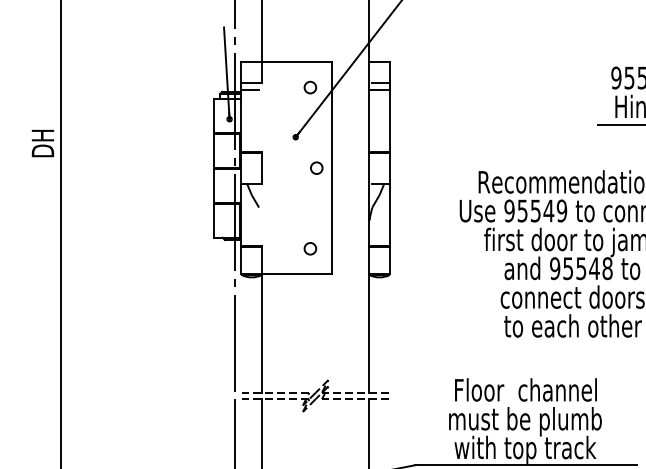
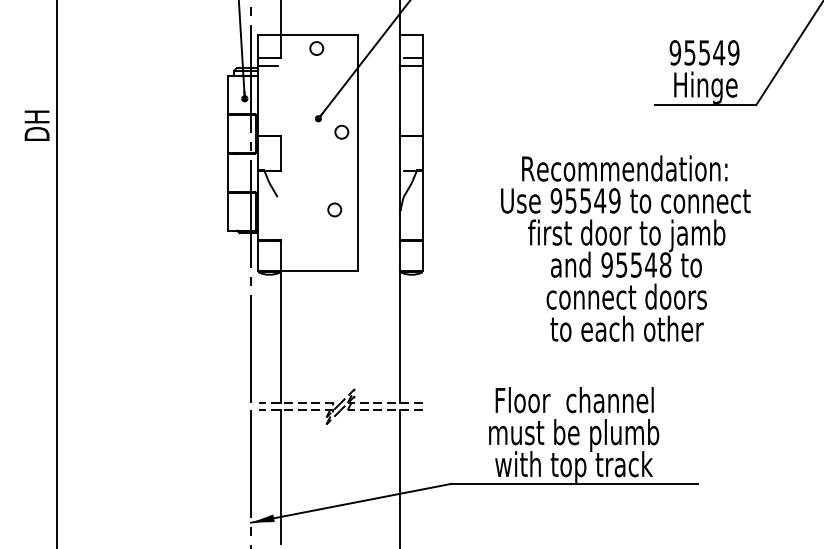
circle: (310, 87) -> (316, 48), moved
circle: (316, 167) -> (341, 131), moved
circle: (310, 248) -> (334, 209), moved

